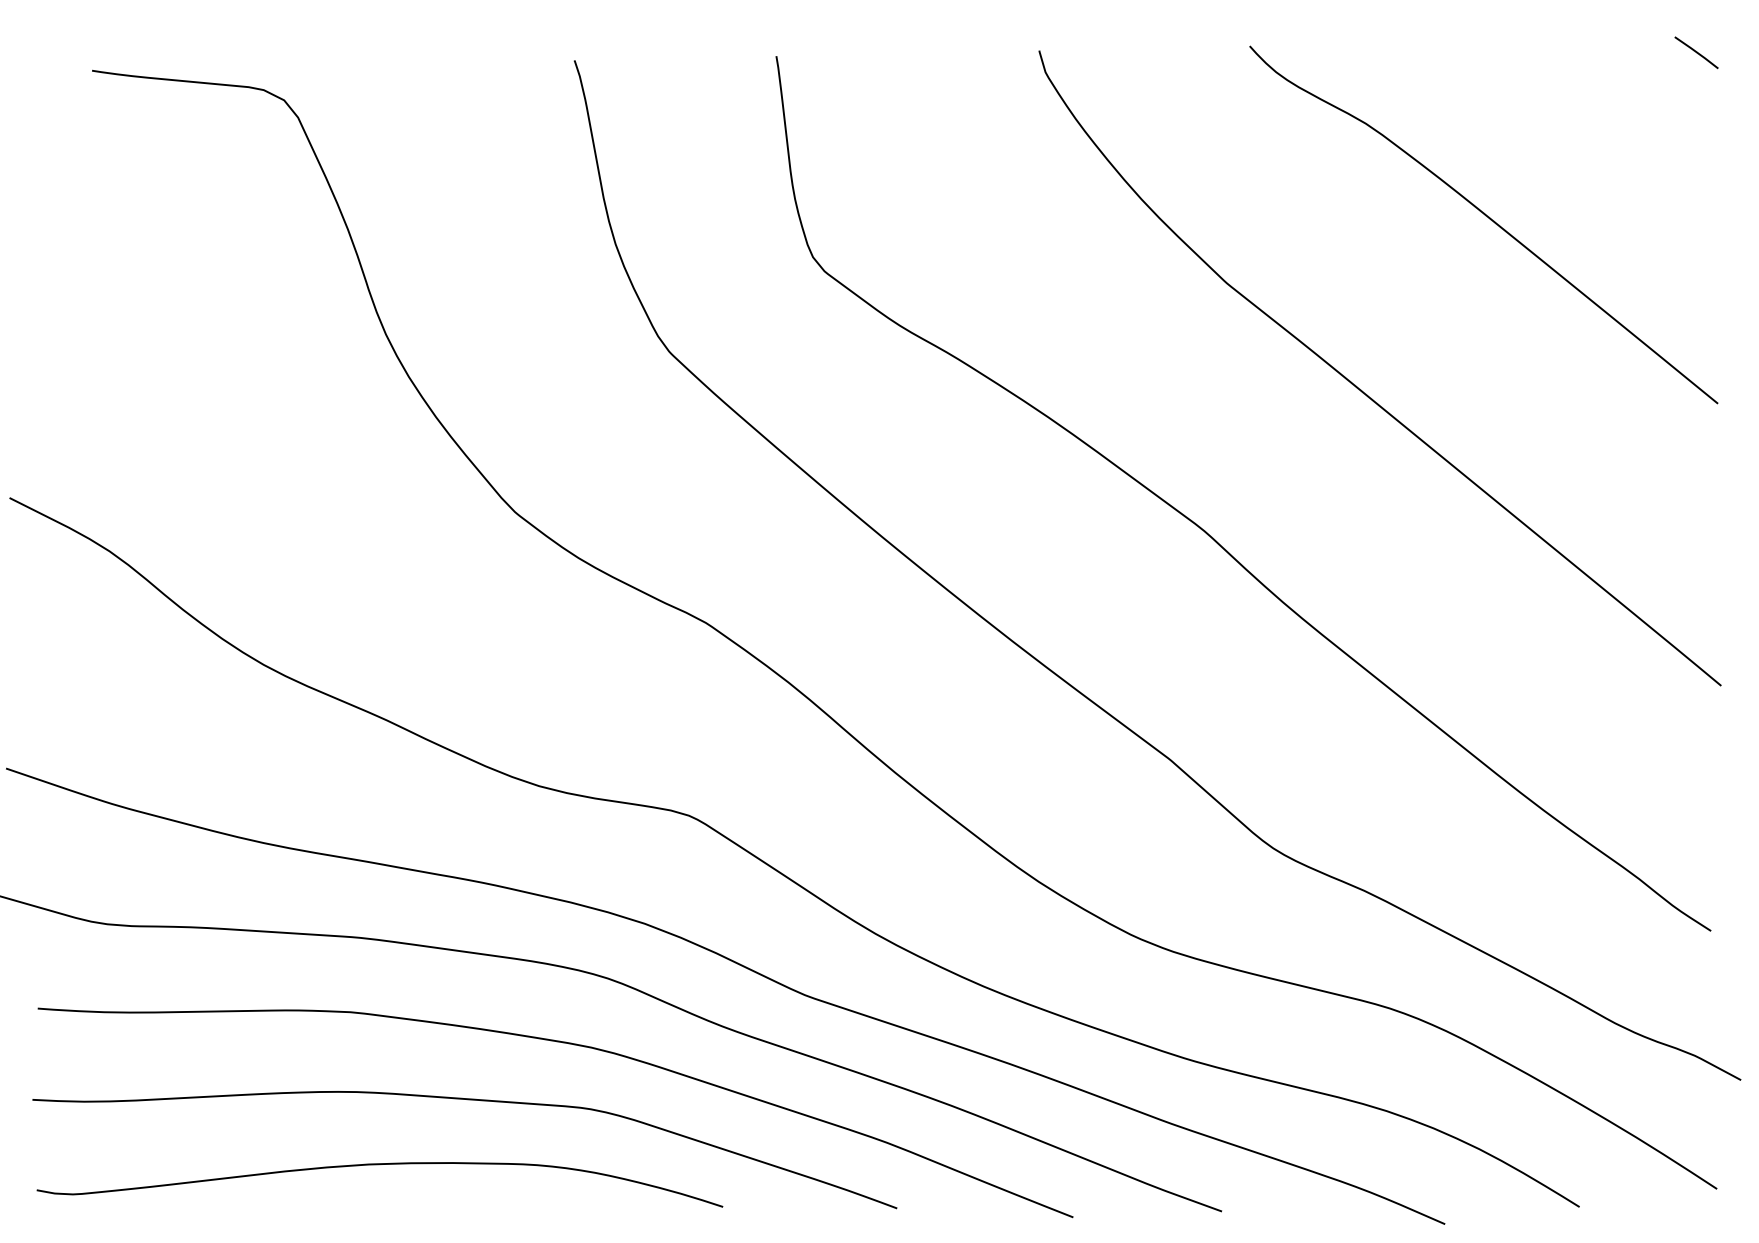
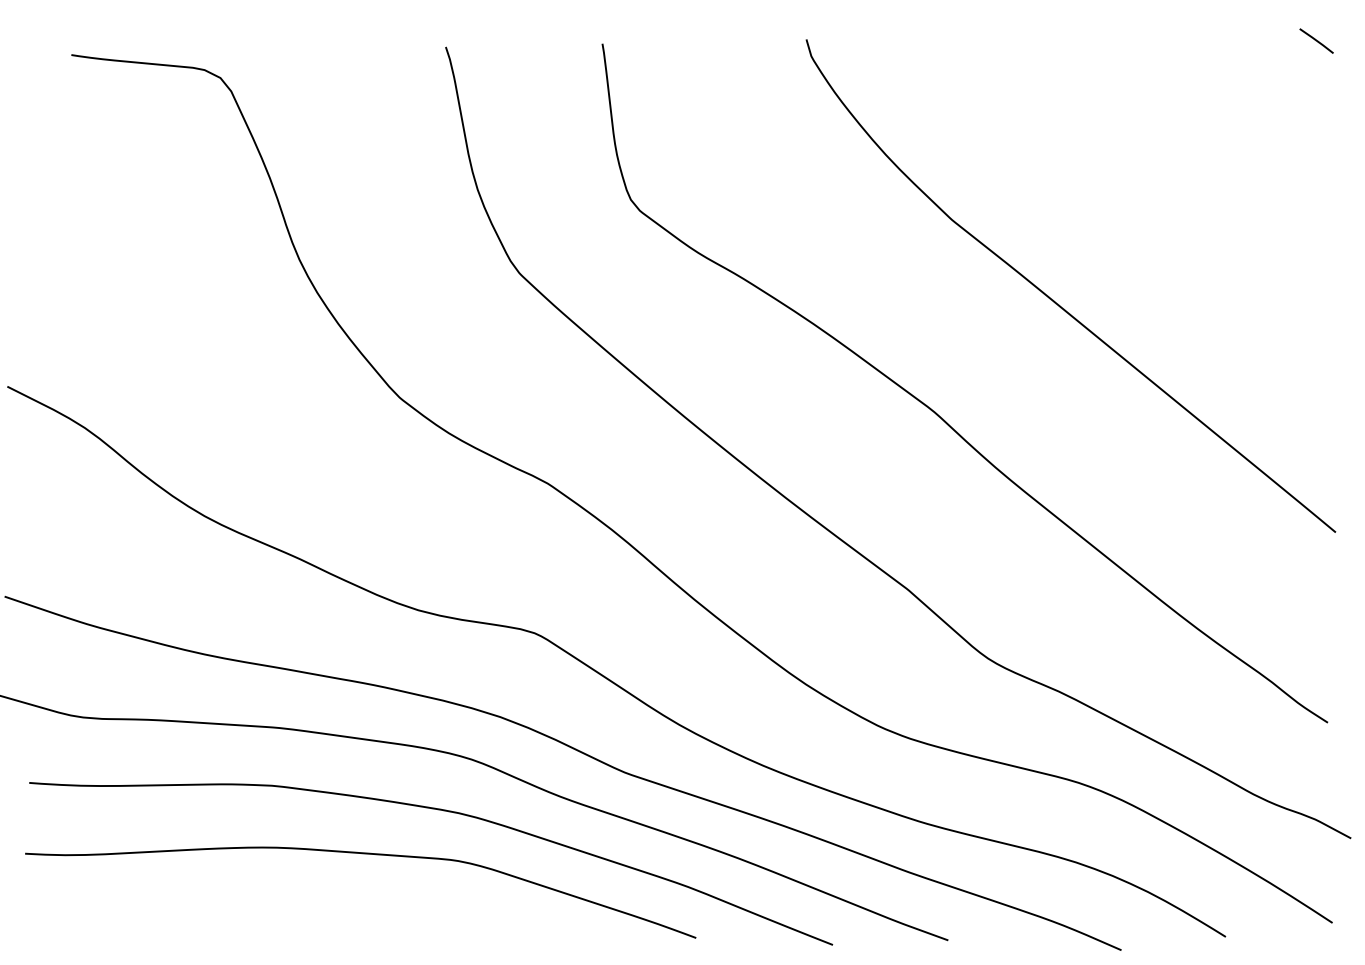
curve: (1488, 218) -> (1155, 169), removed
curve: (379, 1165) -> (294, 904), removed

